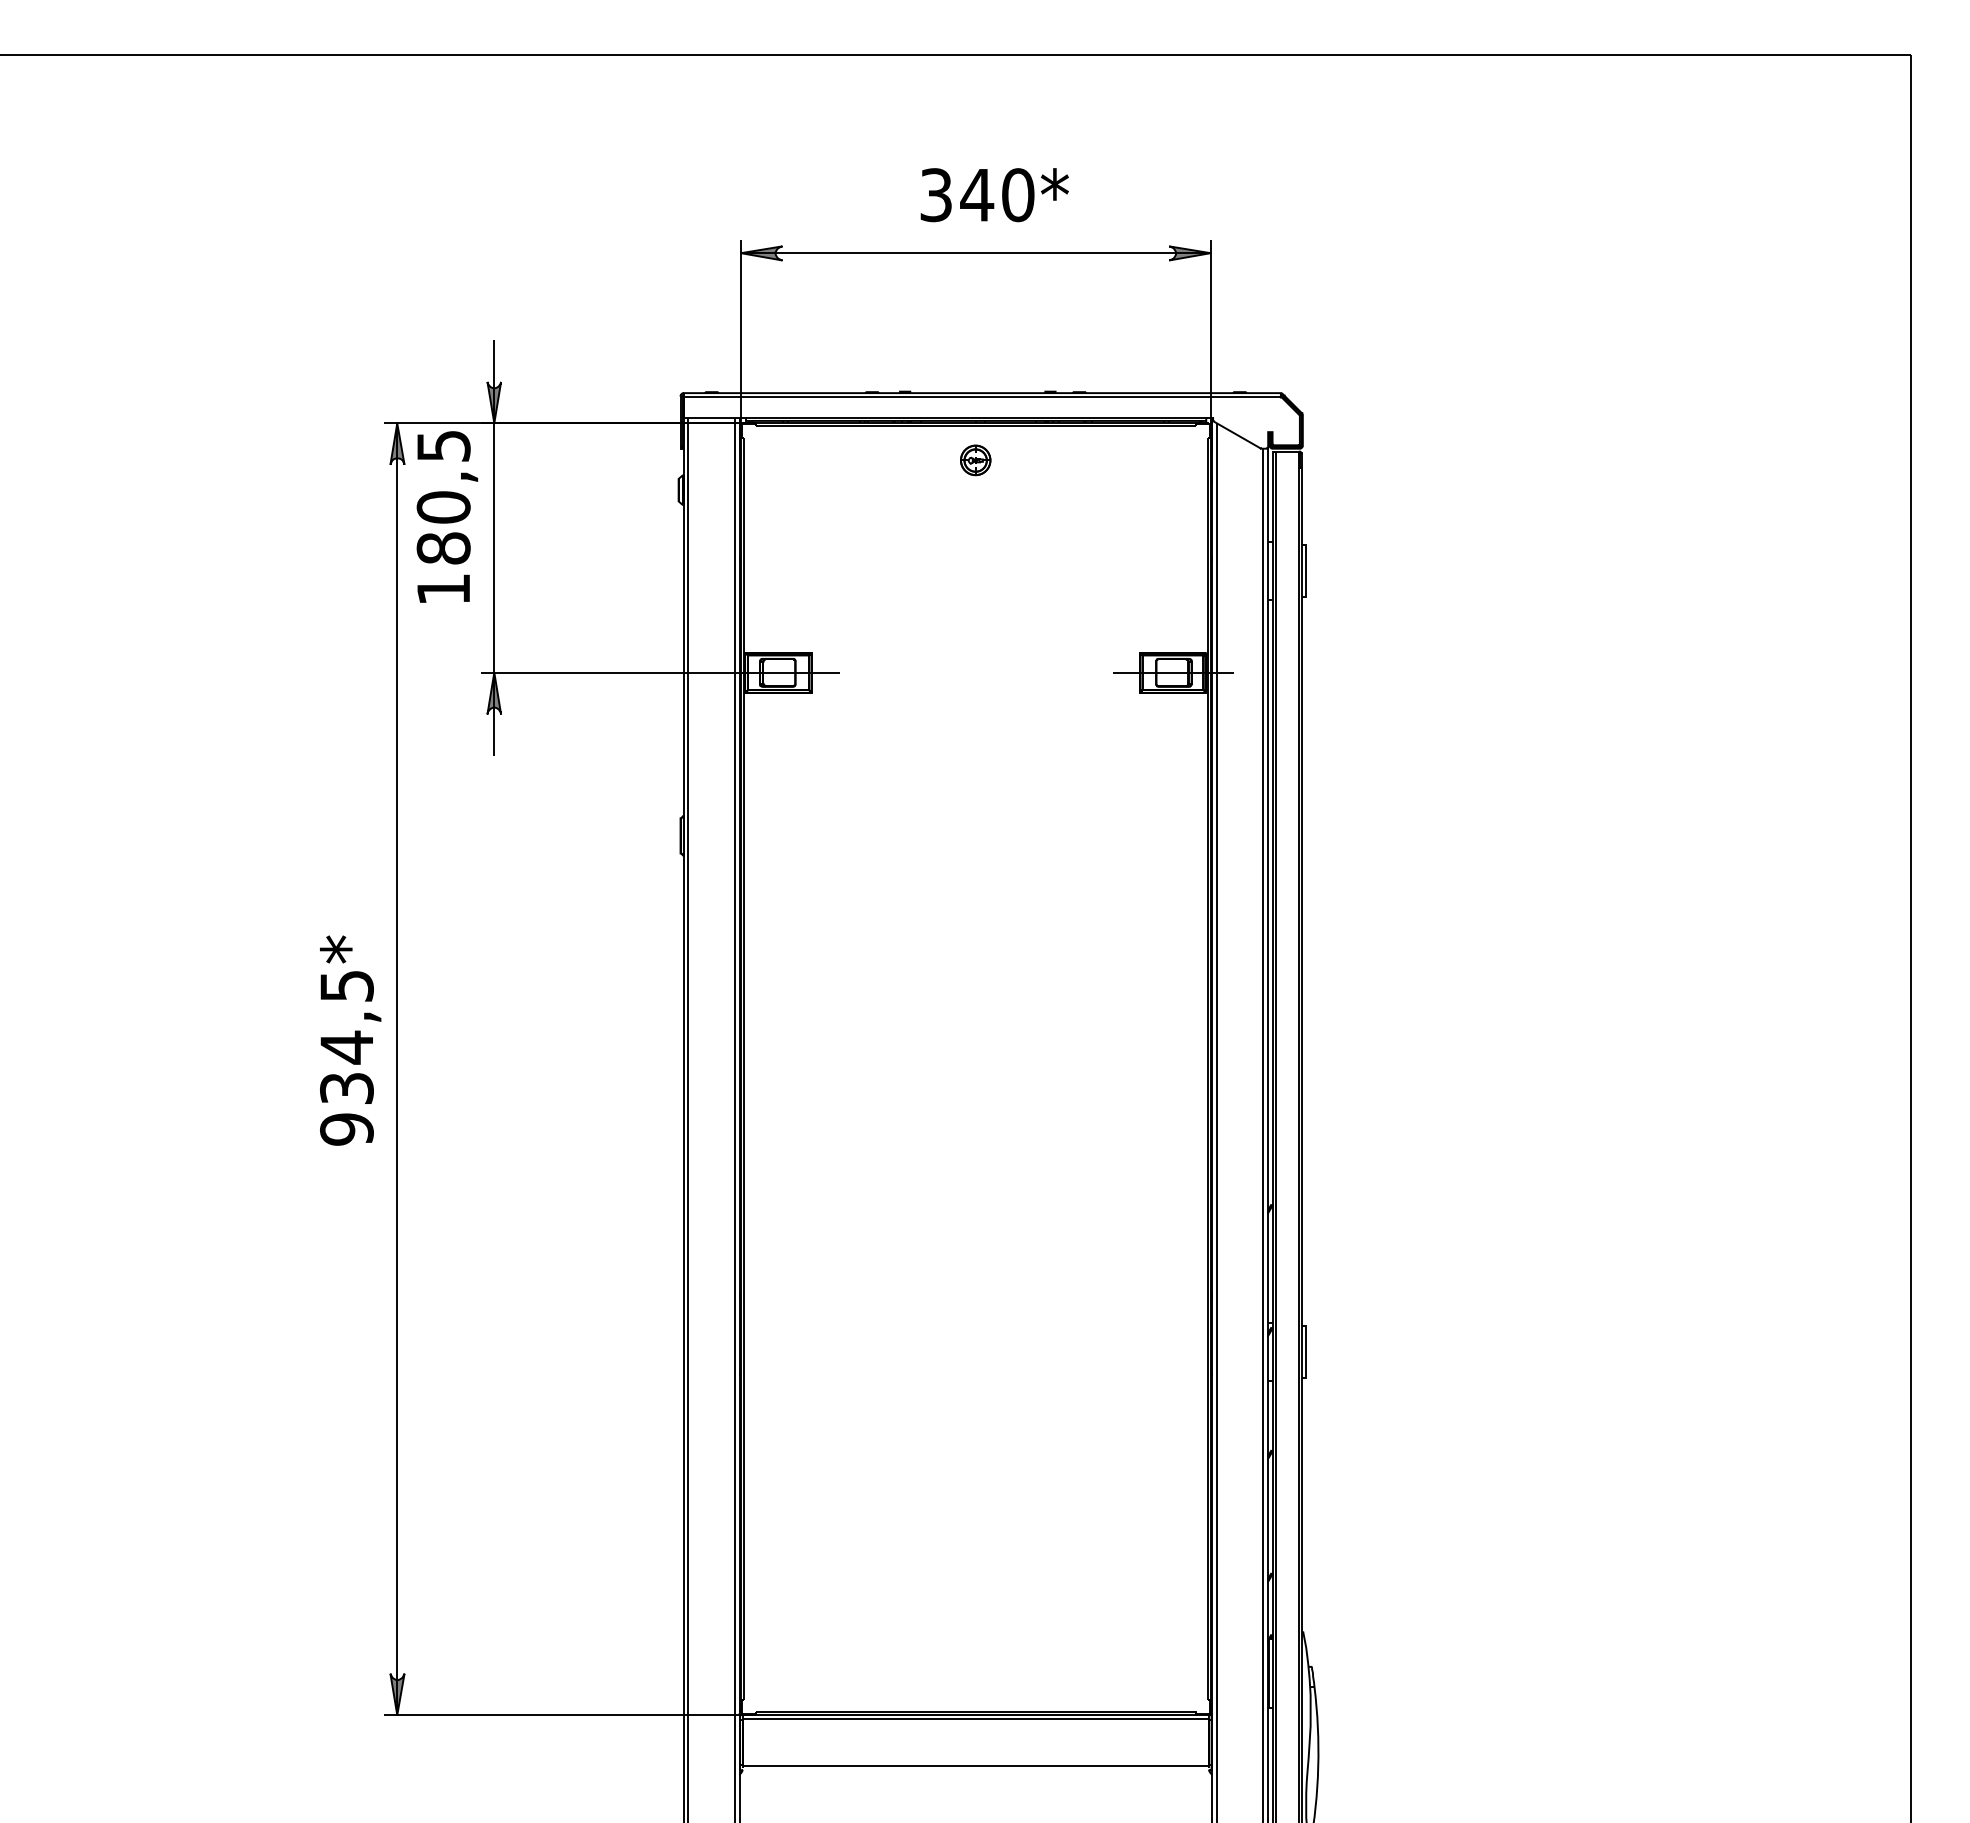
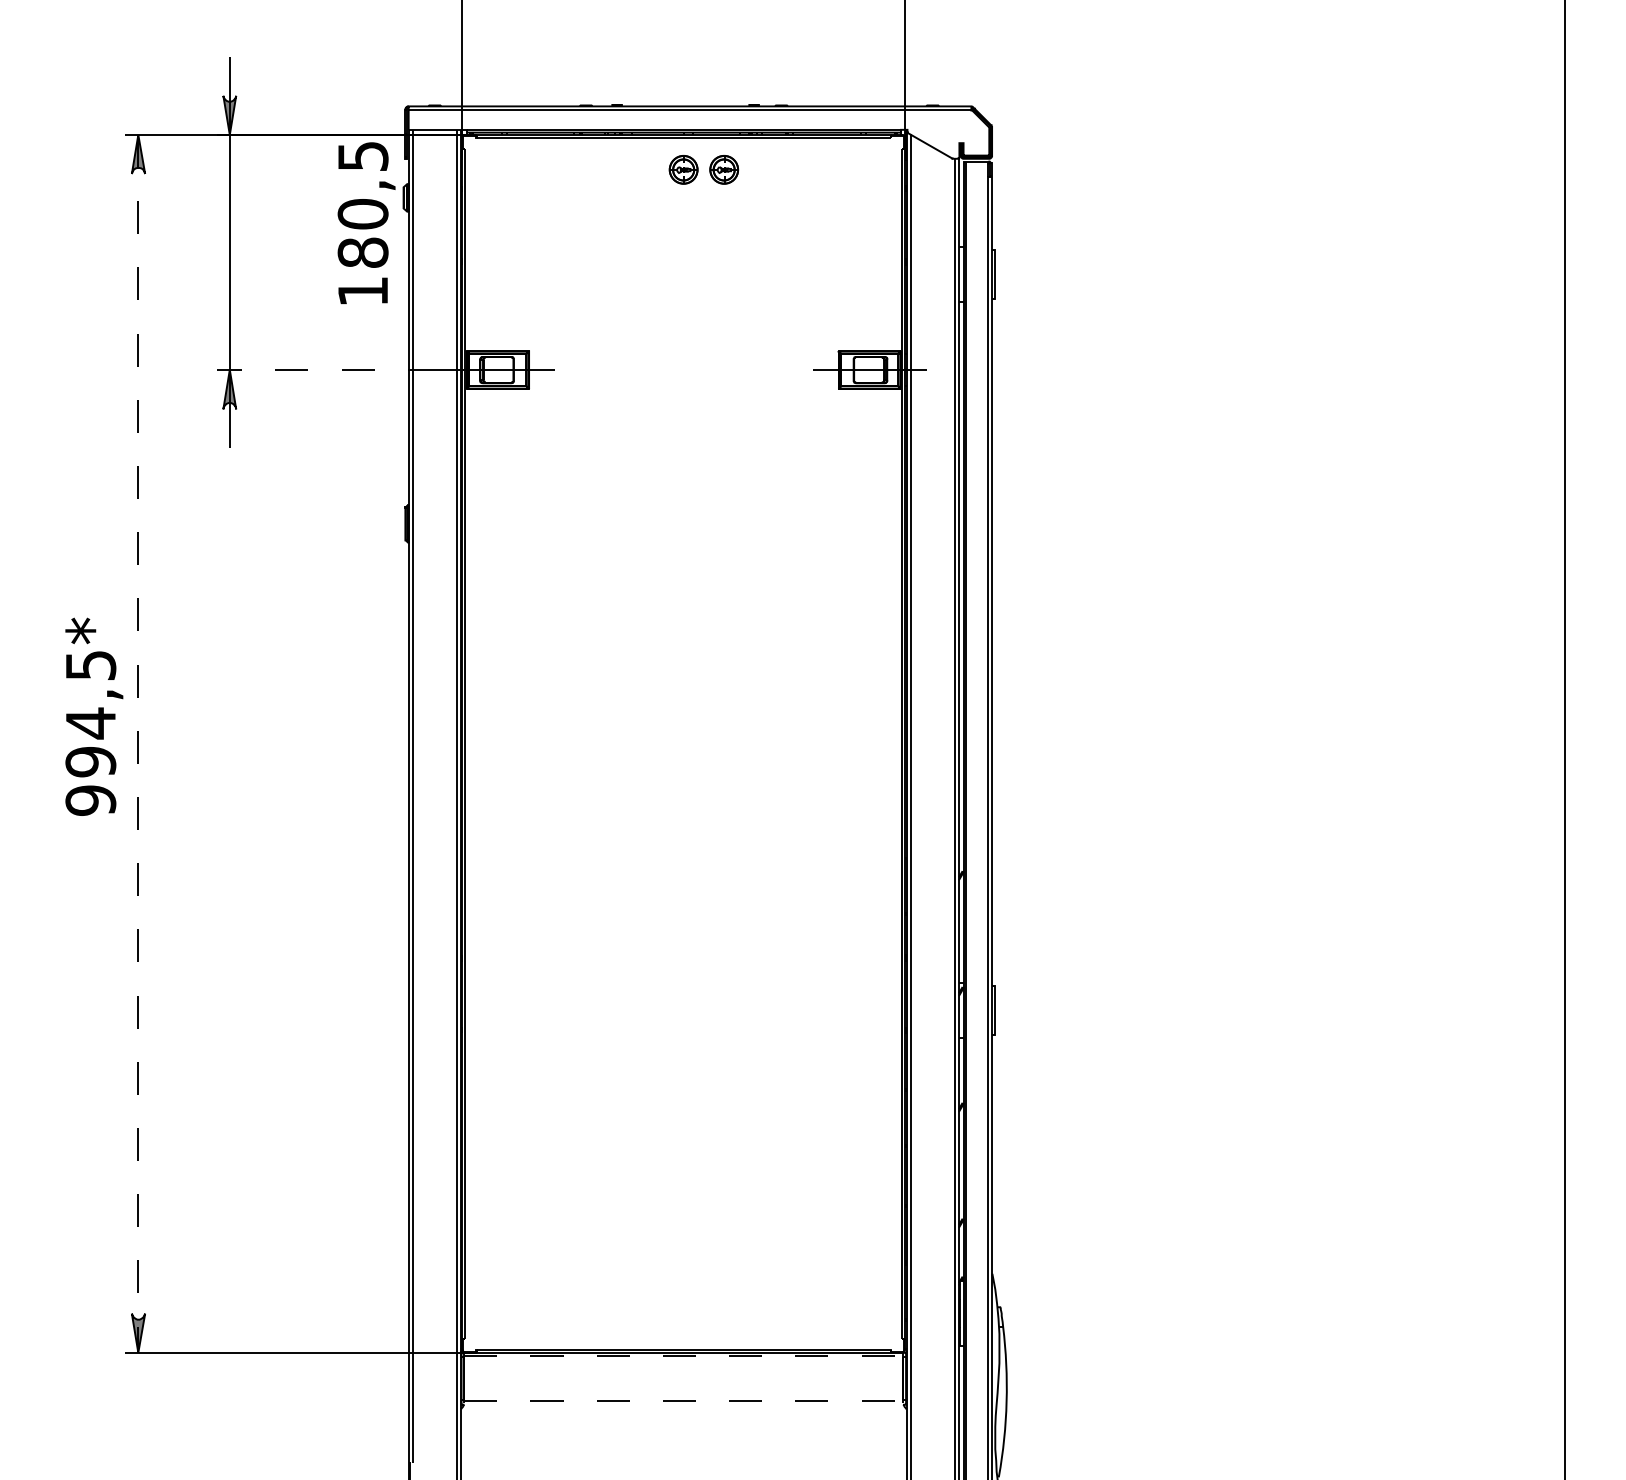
part: (1018, 460) -> (724, 169), added
text: (447, 516) -> (366, 222), moved
line: (599, 672) -> (328, 369), solid -> dashed
line: (397, 1069) -> (138, 744), solid -> dashed
text: (346, 1088) -> (90, 761), 934,5* -> 994,5*
line: (975, 1719) -> (683, 1356), solid -> dashed
line: (975, 1766) -> (683, 1401), solid -> dashed

